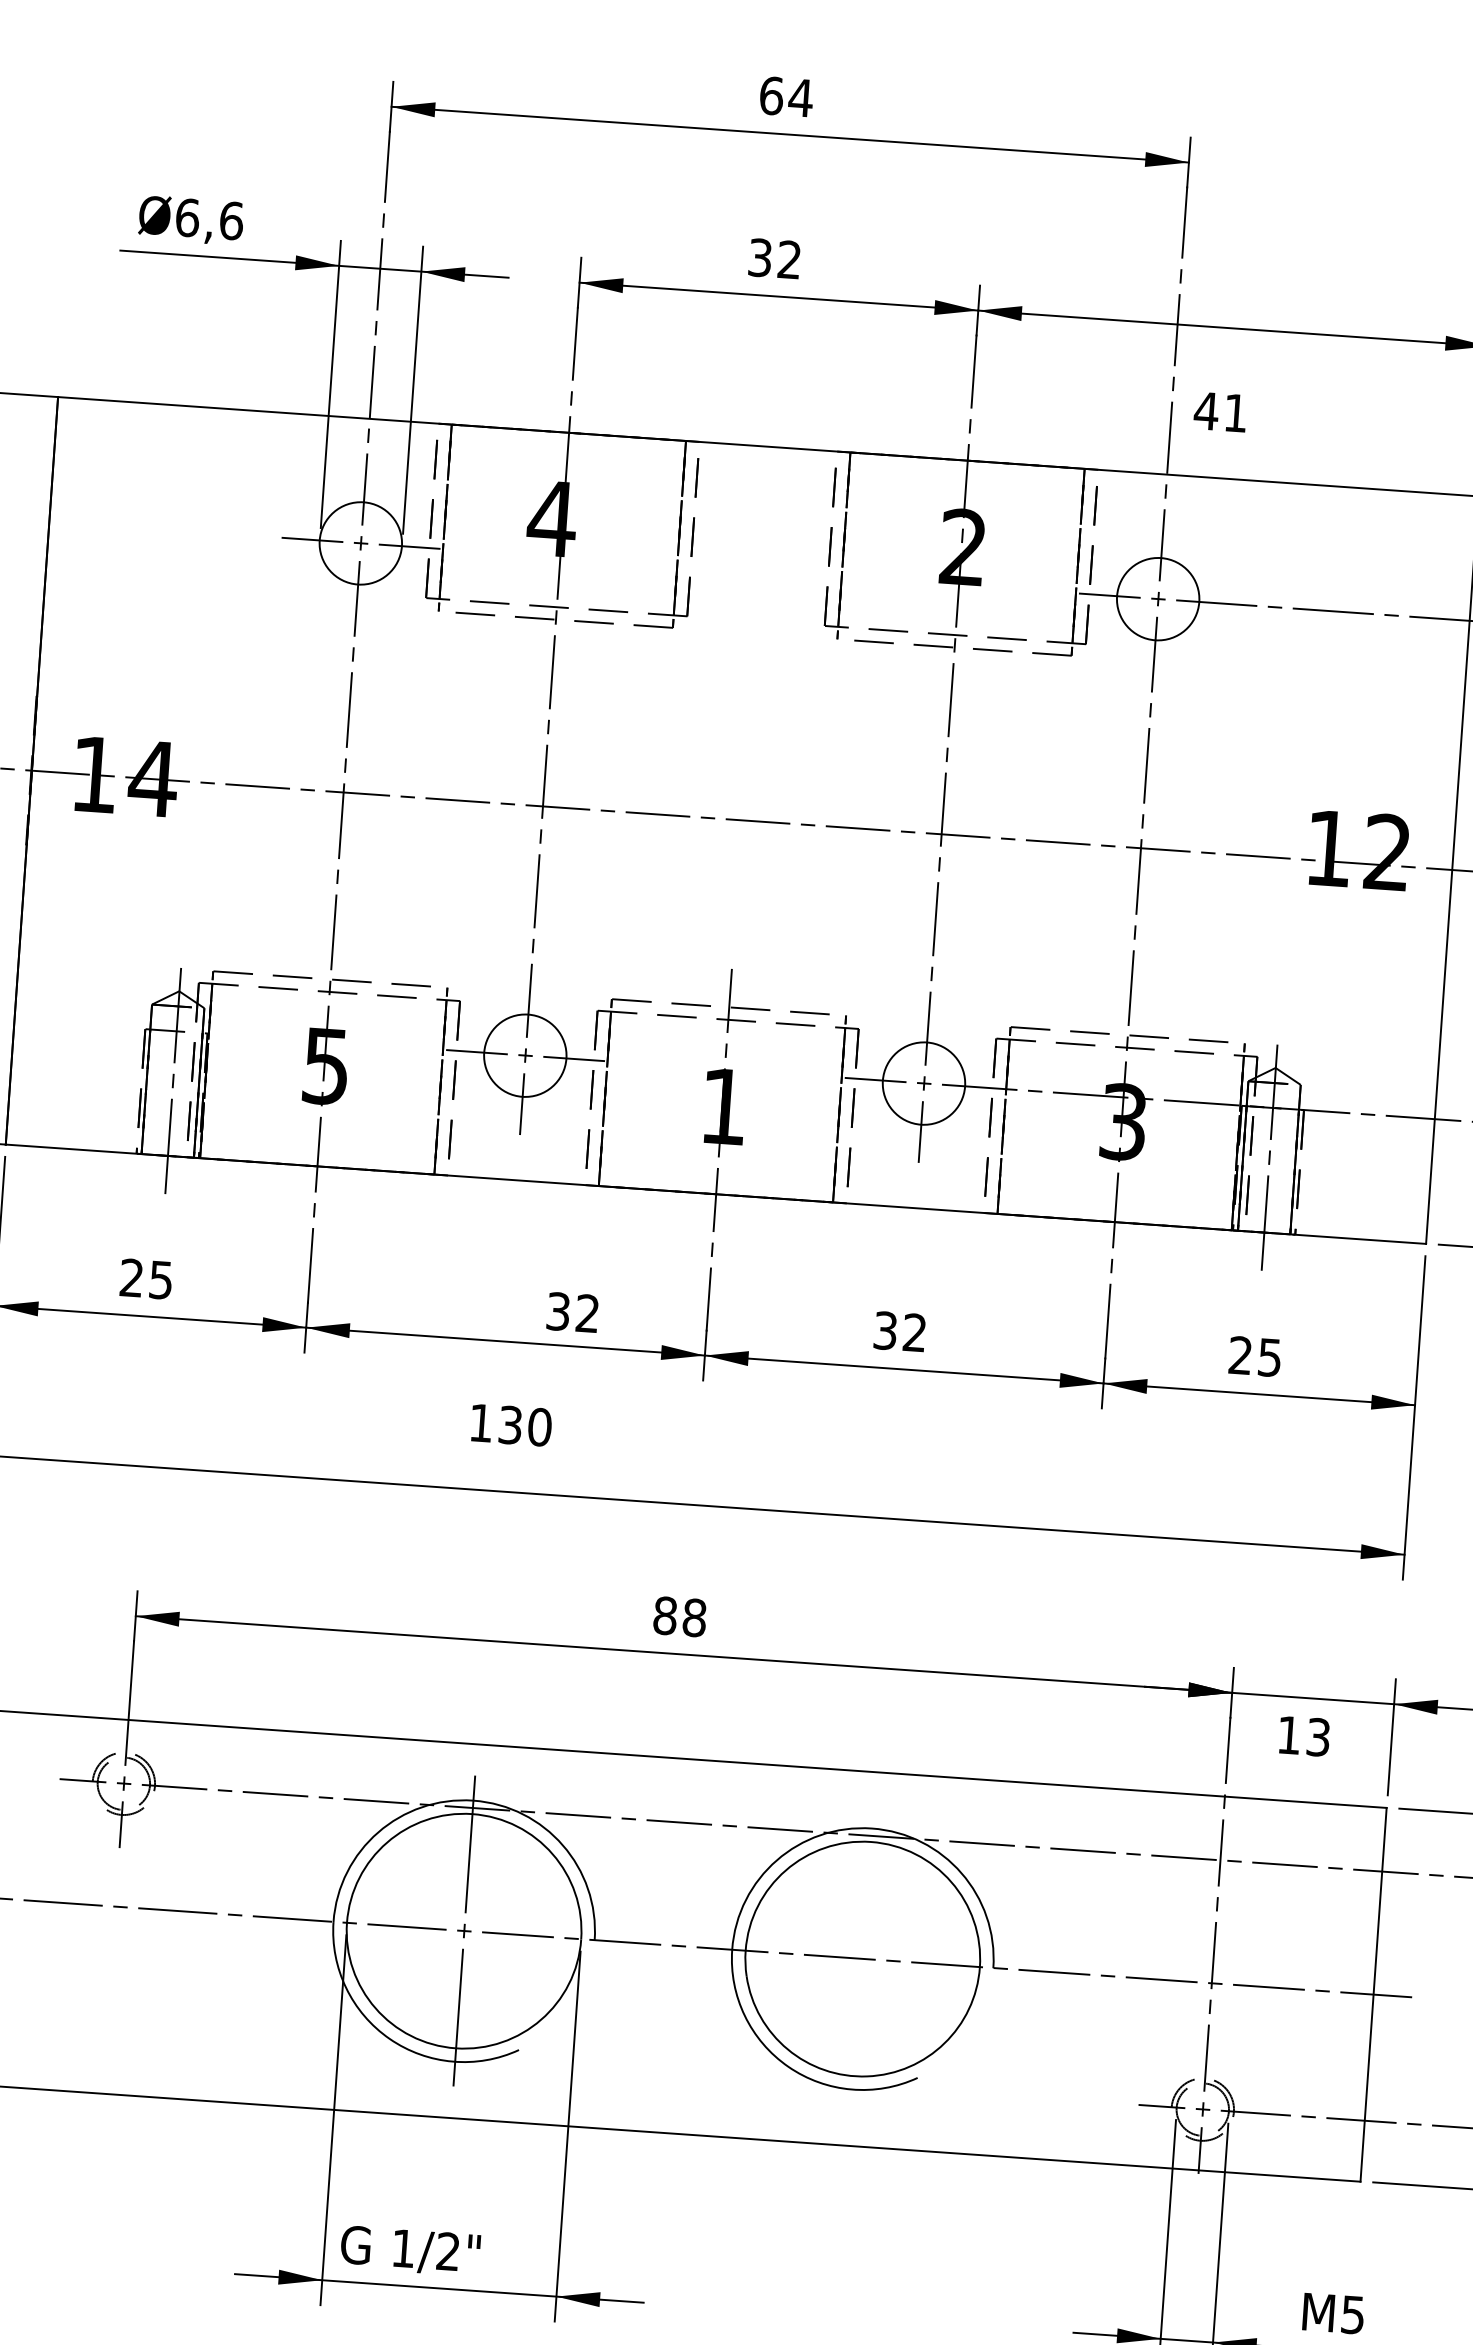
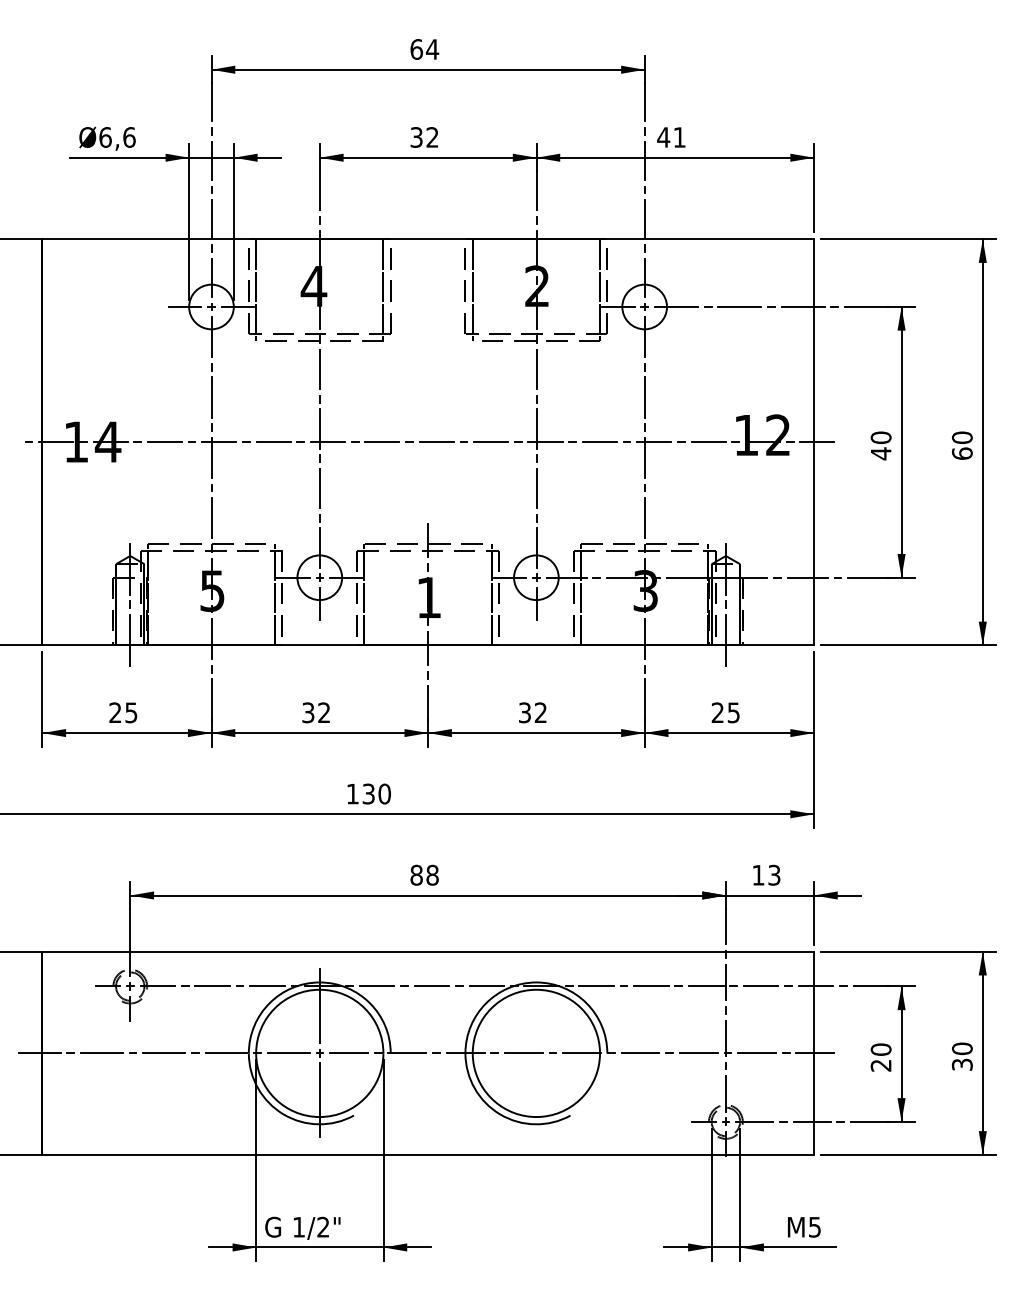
text: (1220, 412) -> (671, 137), moved
text: (571, 1311) -> (315, 712), moved
text: (510, 1424) -> (368, 793), moved
text: (1304, 1734) -> (766, 874), moved

